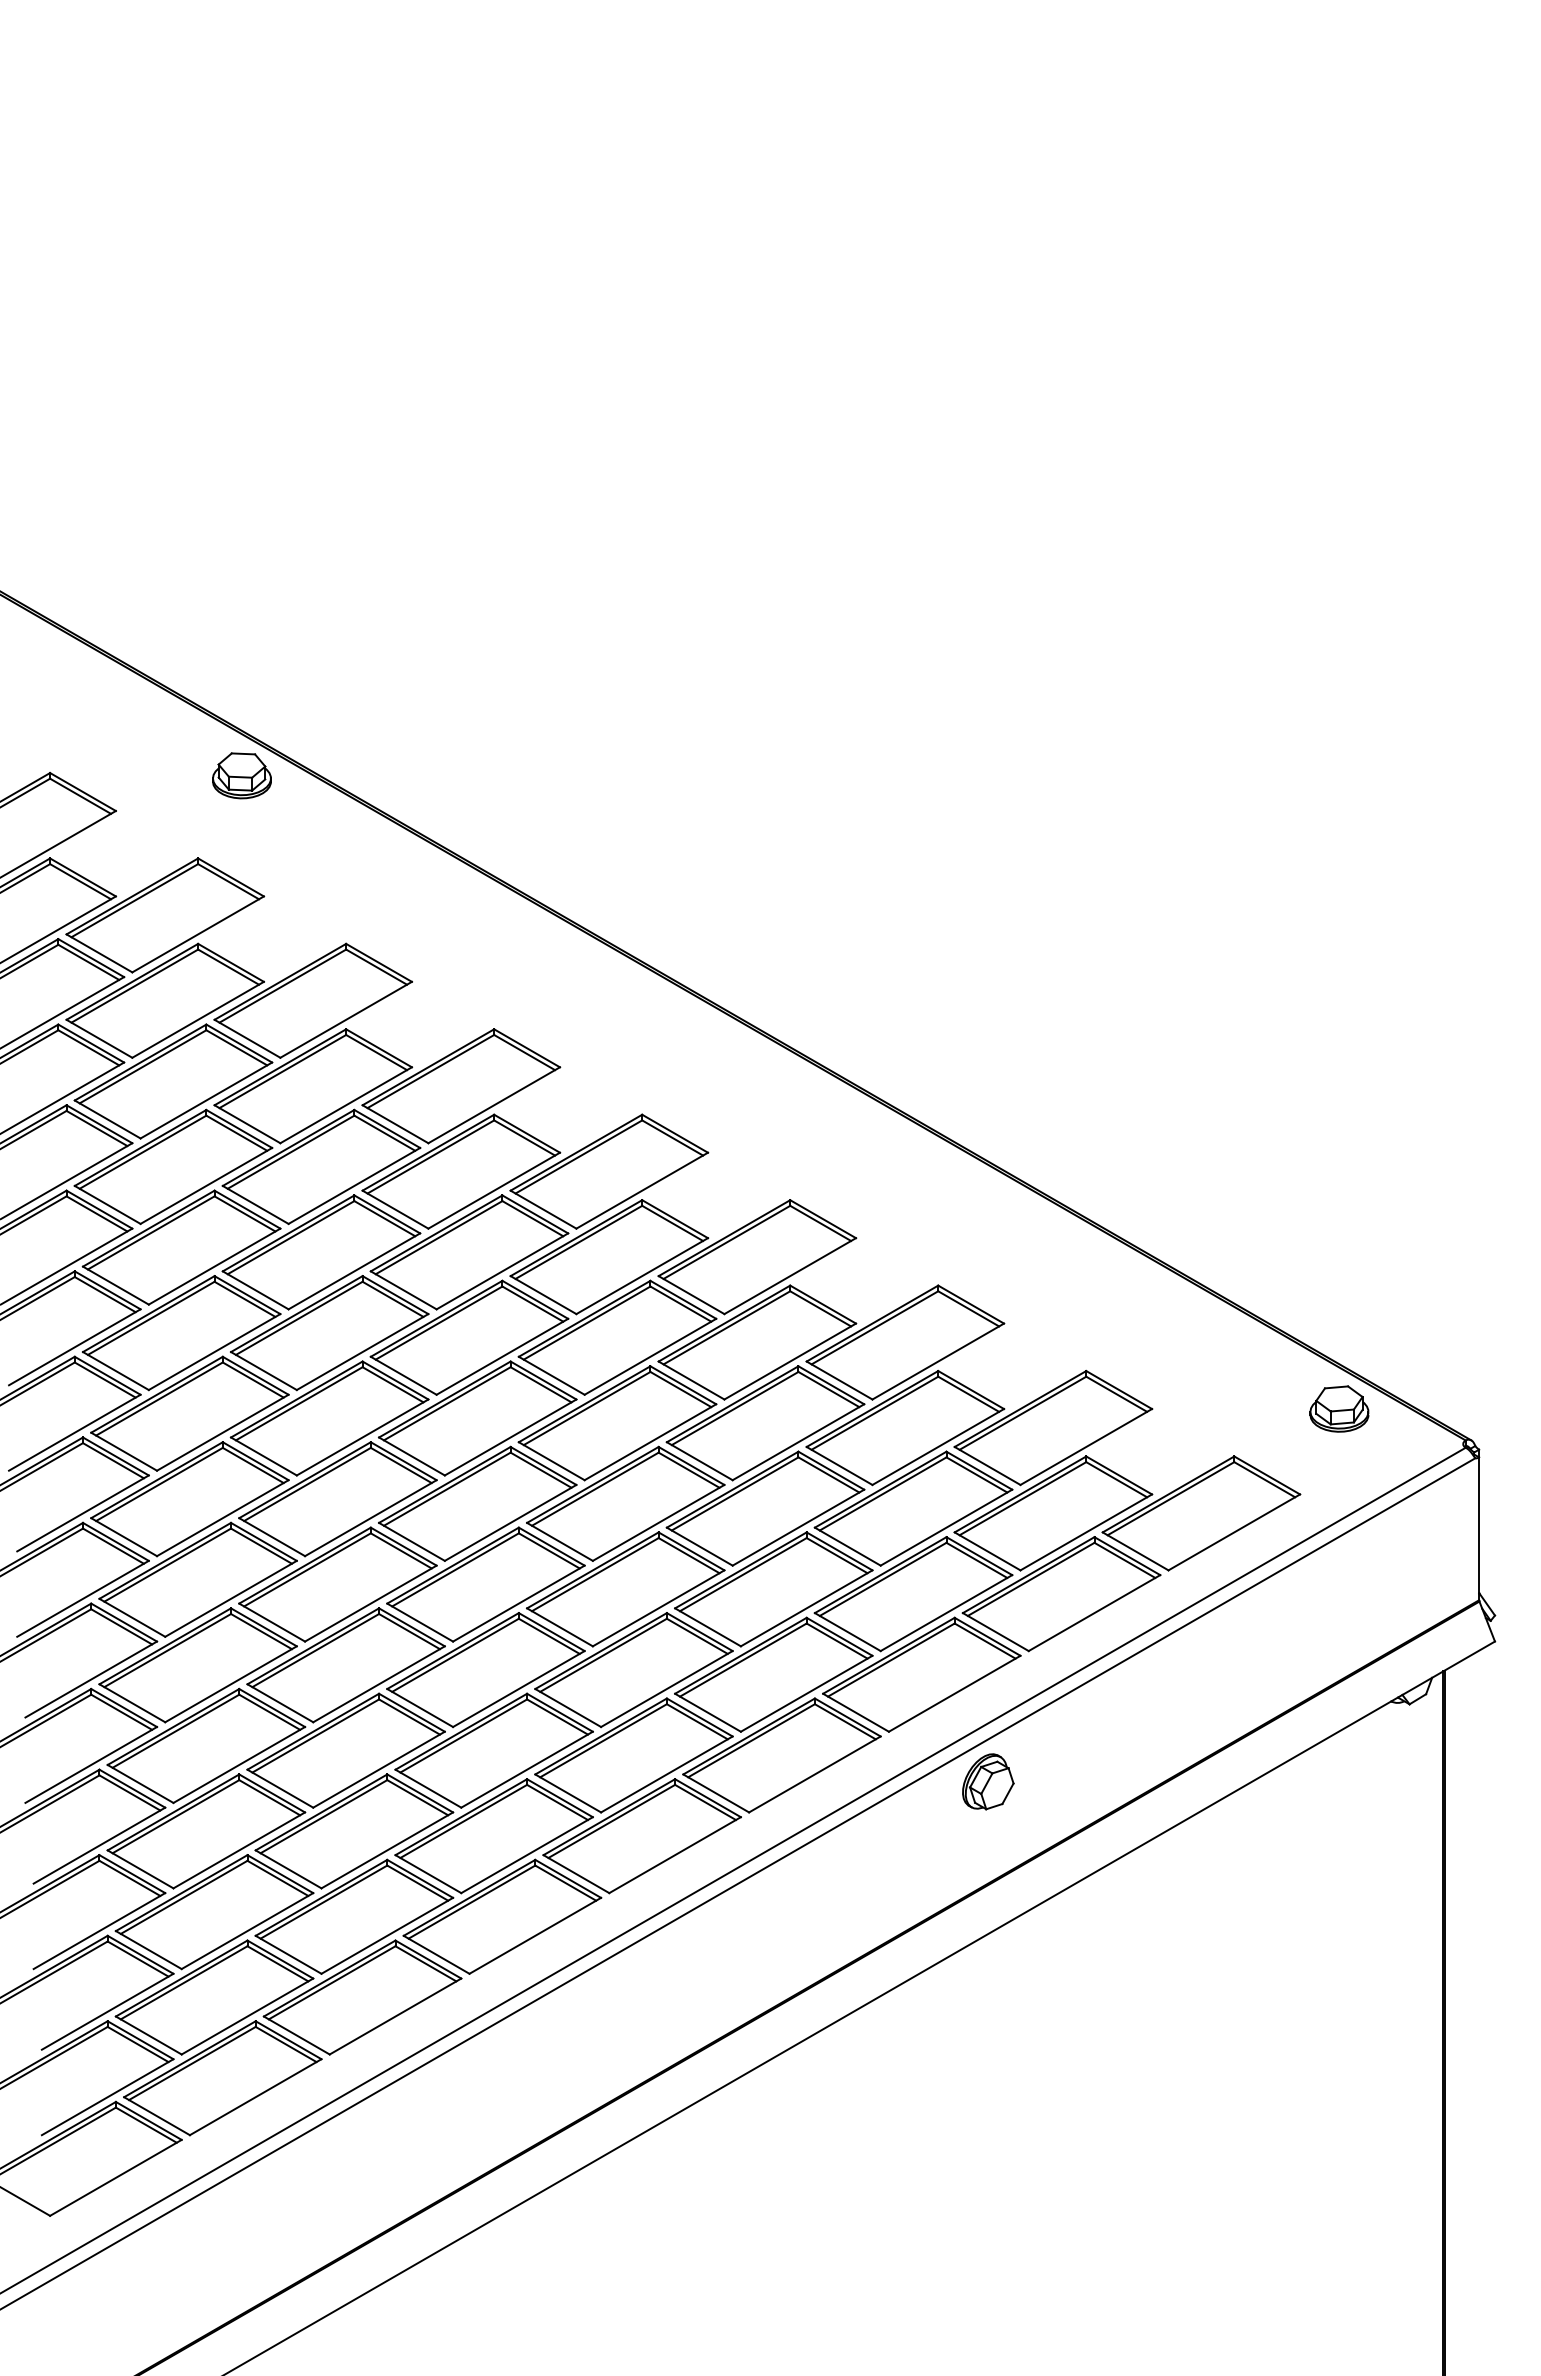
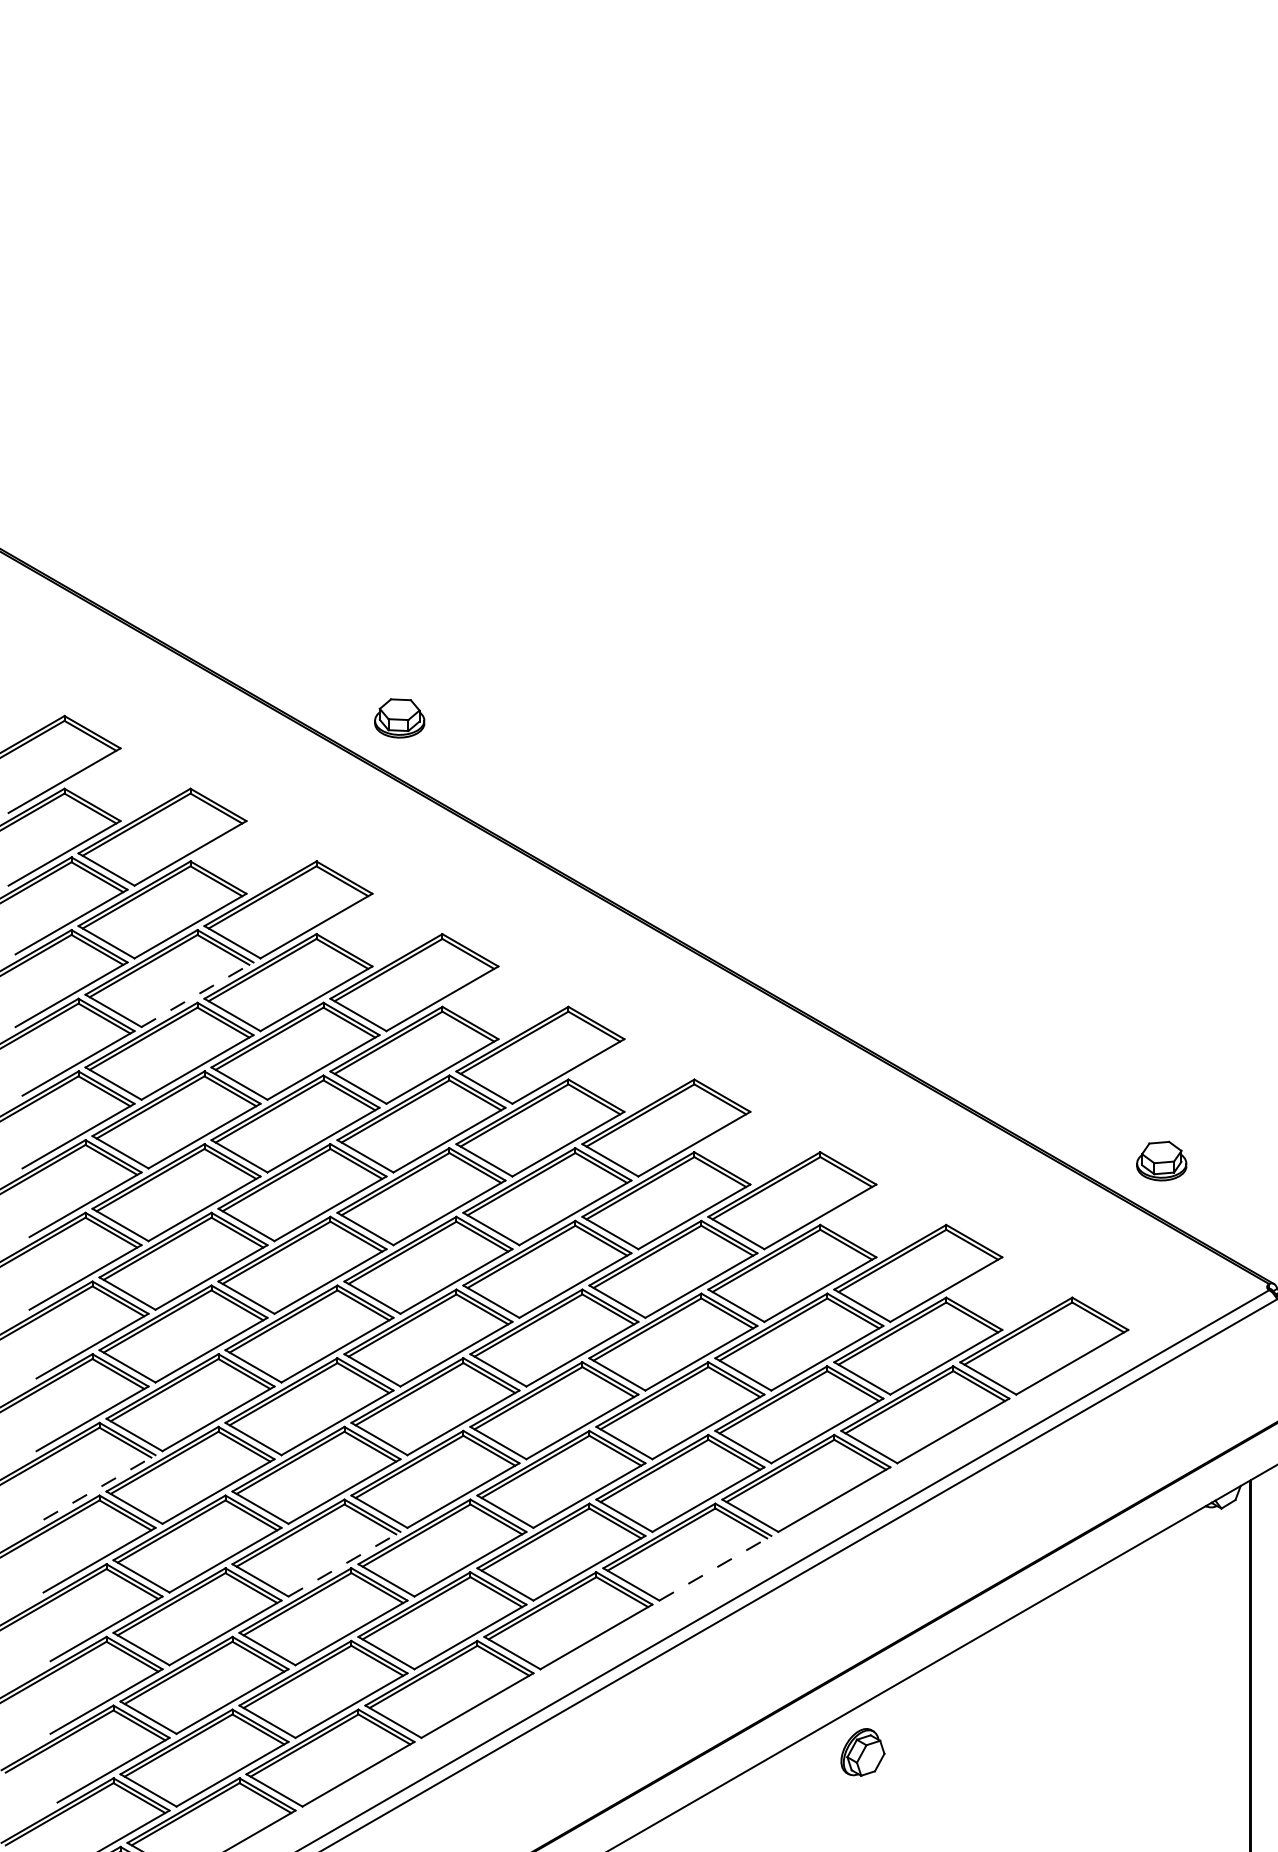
part: (241, 775) -> (399, 718), moved
line: (206, 1100) -> (197, 994), solid -> dashed
part: (1339, 1408) -> (1161, 1160), moved
line: (91, 1679) -> (99, 1487), solid -> dashed
line: (379, 1769) -> (344, 1564), solid -> dashed
line: (814, 1774) -> (715, 1568), solid -> dashed
part: (988, 1781) -> (863, 1752), moved

